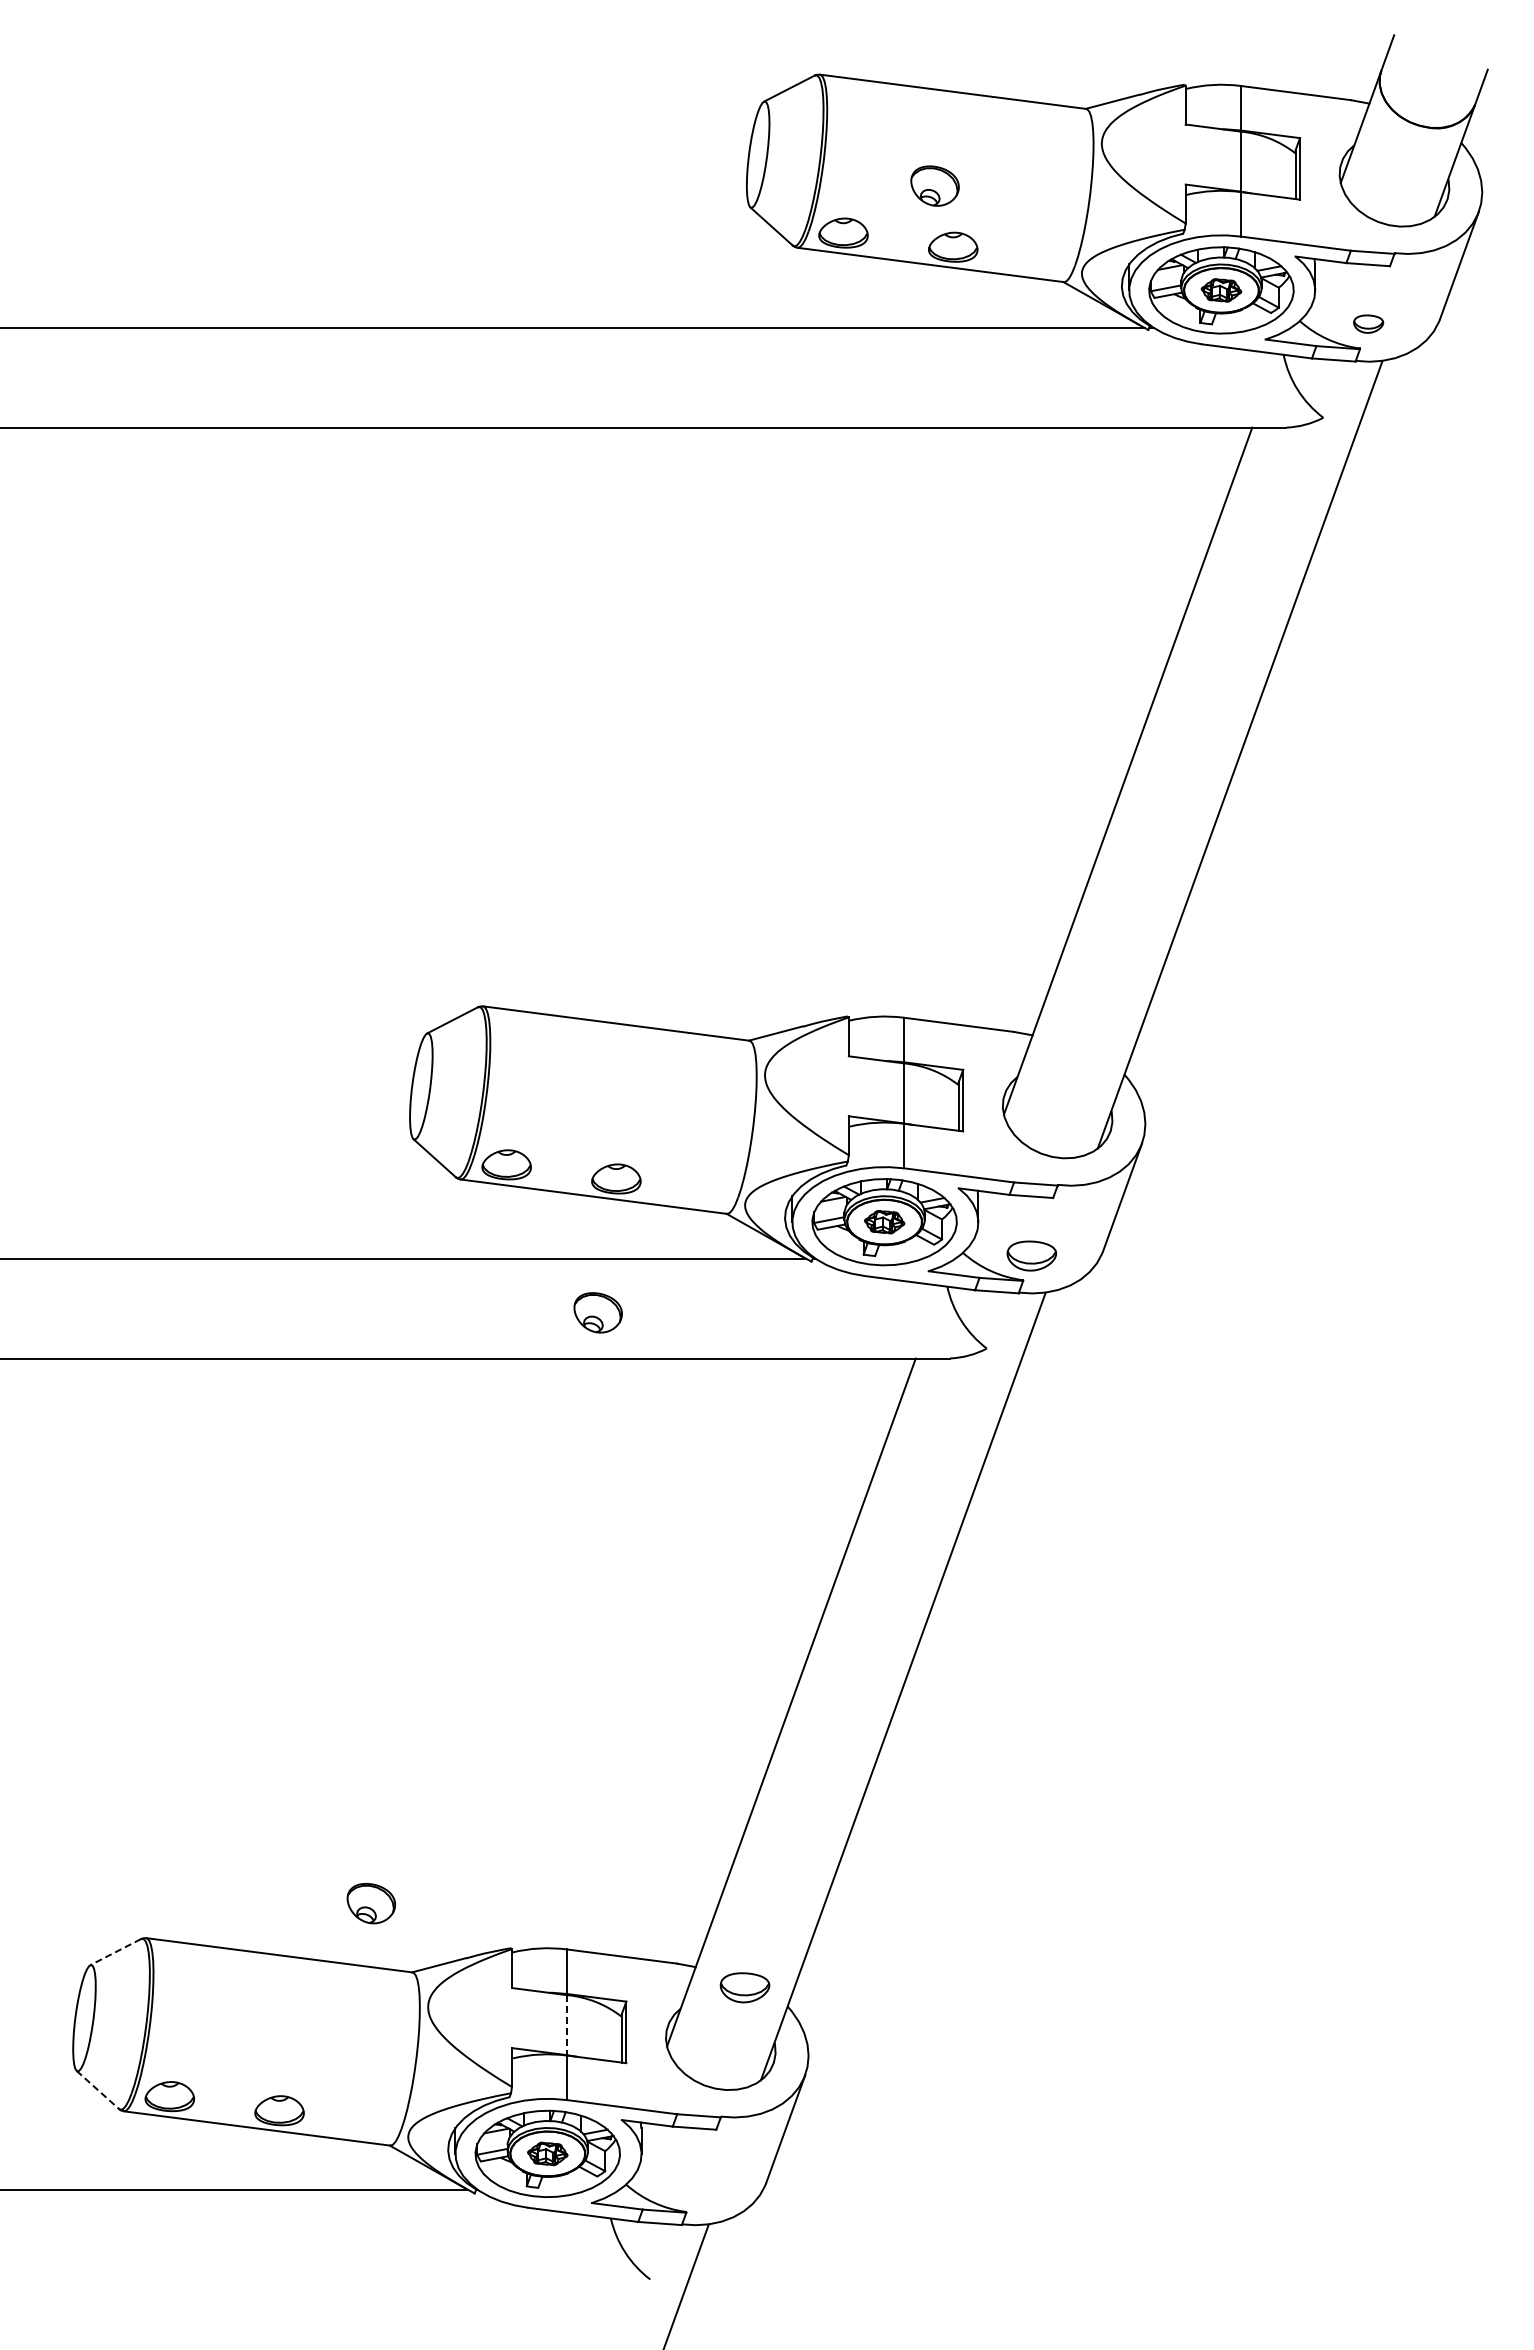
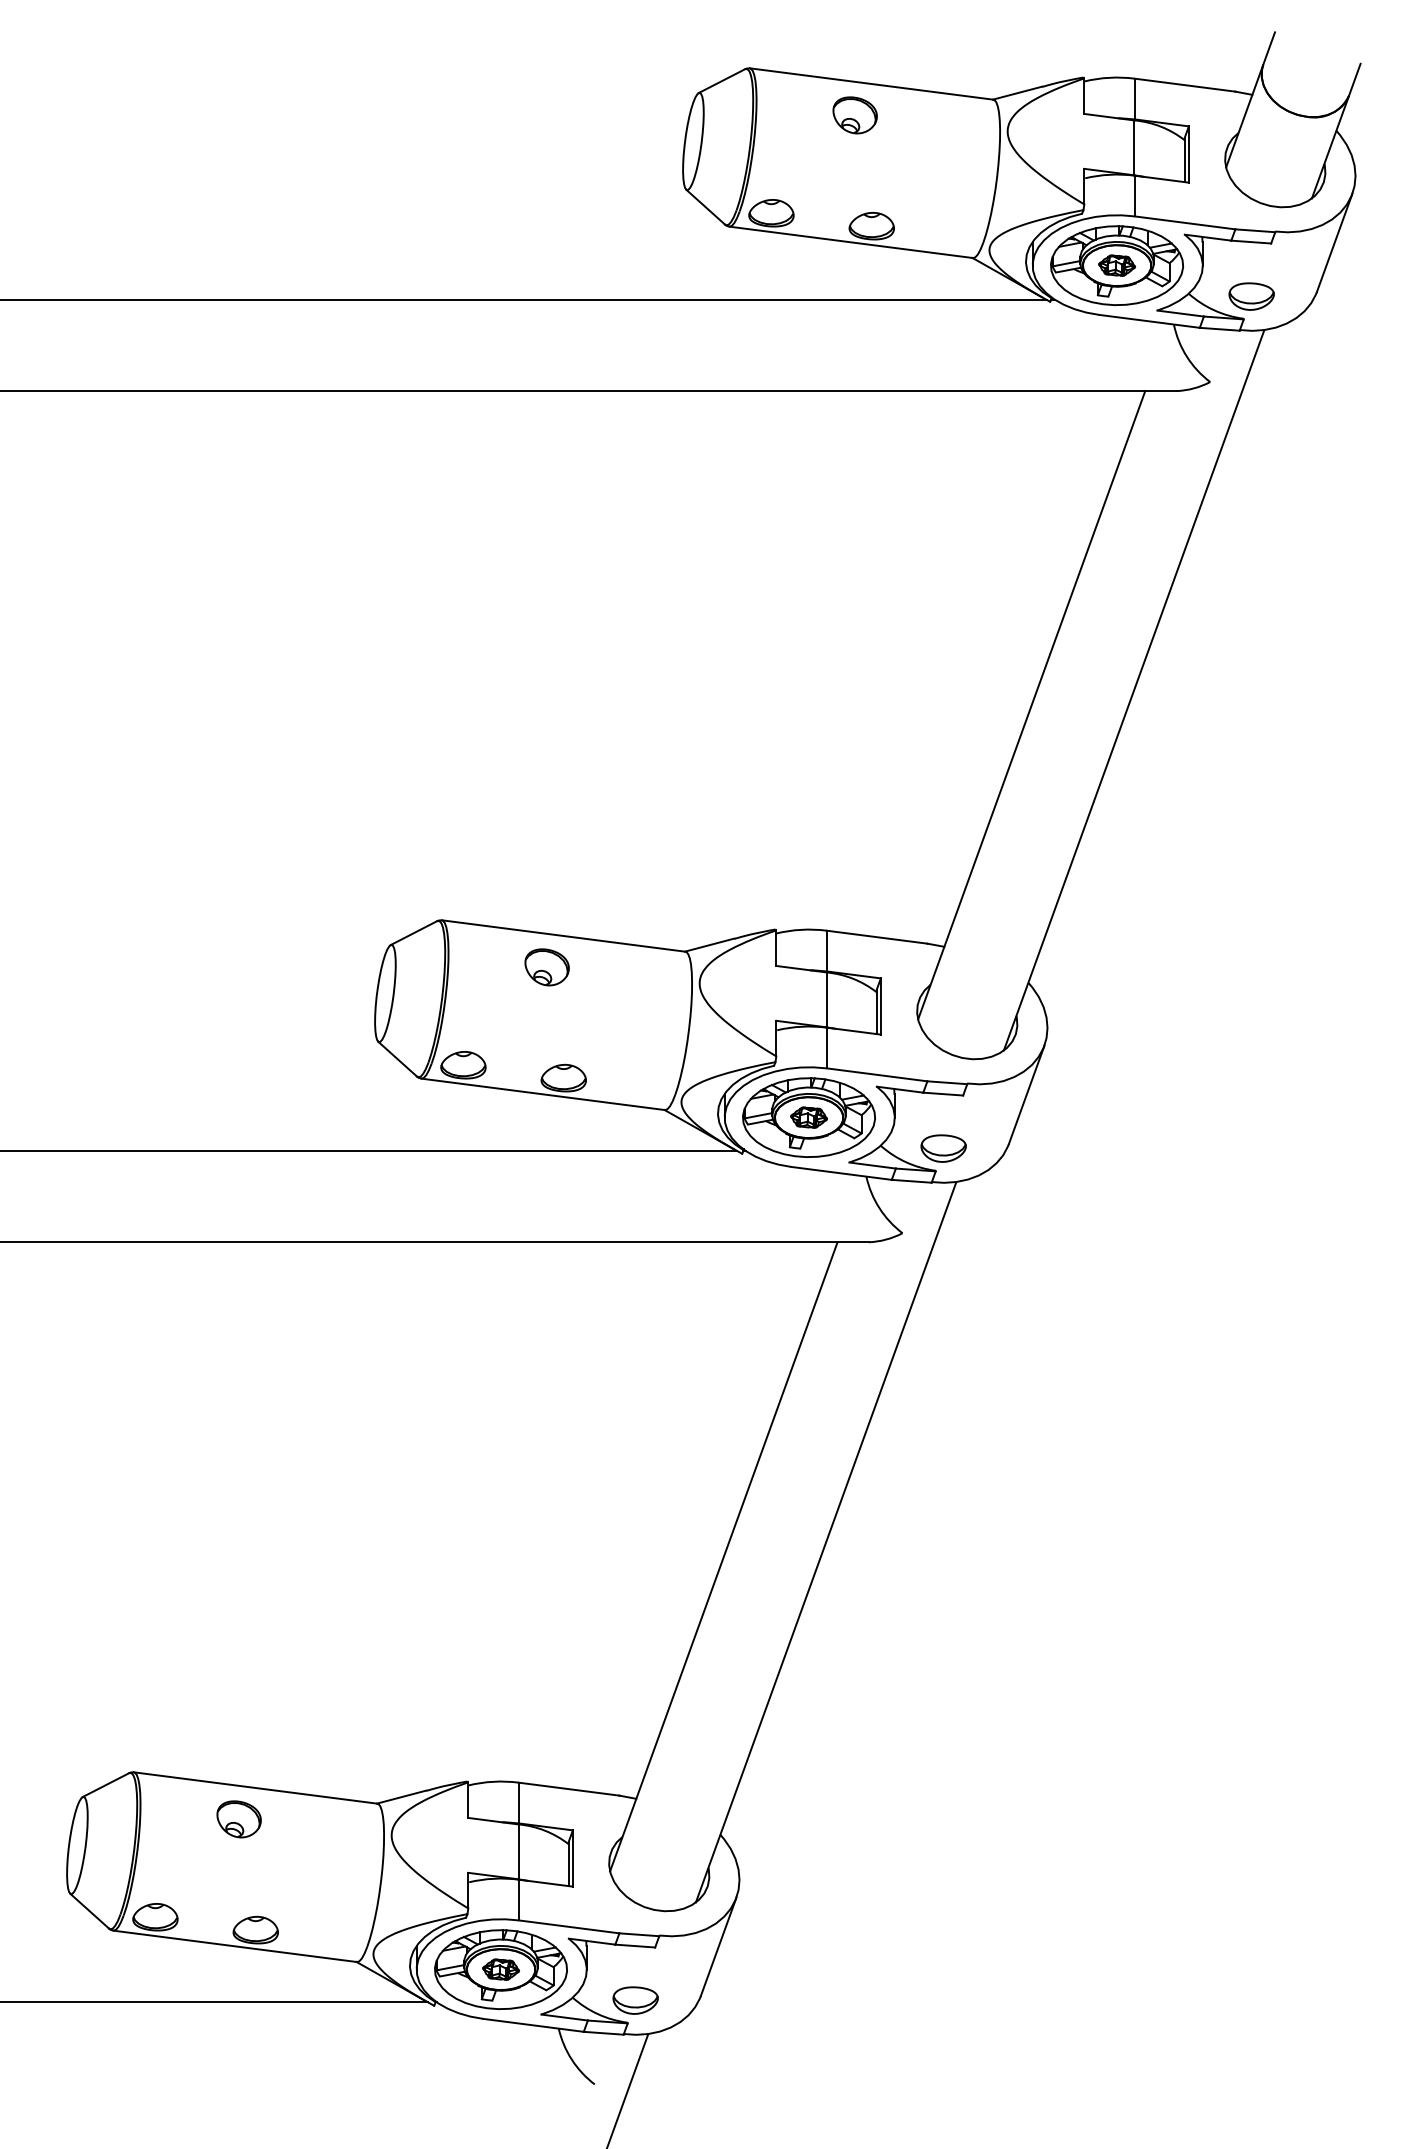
part: (934, 185) -> (854, 114), moved
part: (1368, 323) -> (1251, 295), size x1.67
part: (597, 1312) -> (546, 967), moved
part: (370, 1903) -> (238, 1819), moved
line: (115, 1952) -> (105, 1785), dashed -> solid
part: (744, 1987) -> (635, 2000), moved
line: (566, 2025) -> (518, 1852), dashed -> solid
line: (97, 2089) -> (89, 1910), dashed -> solid

